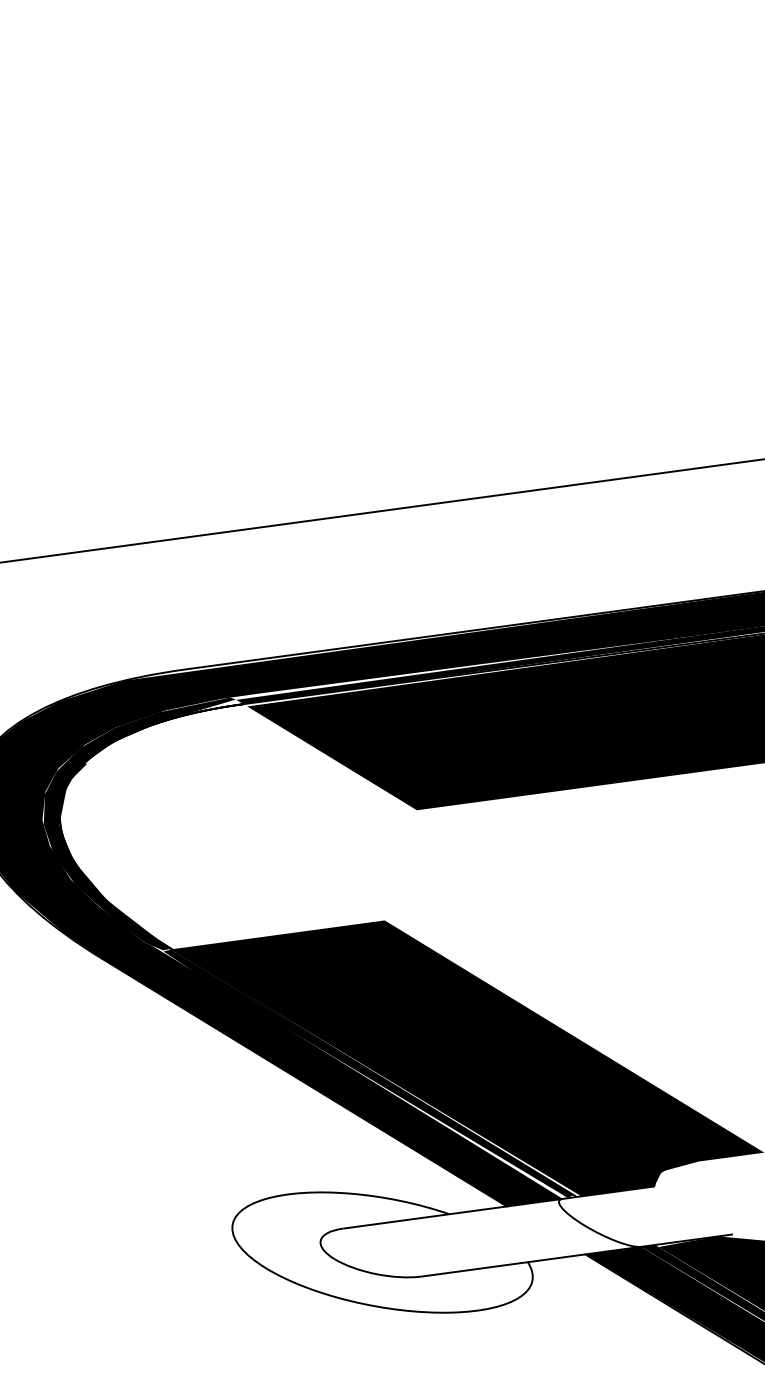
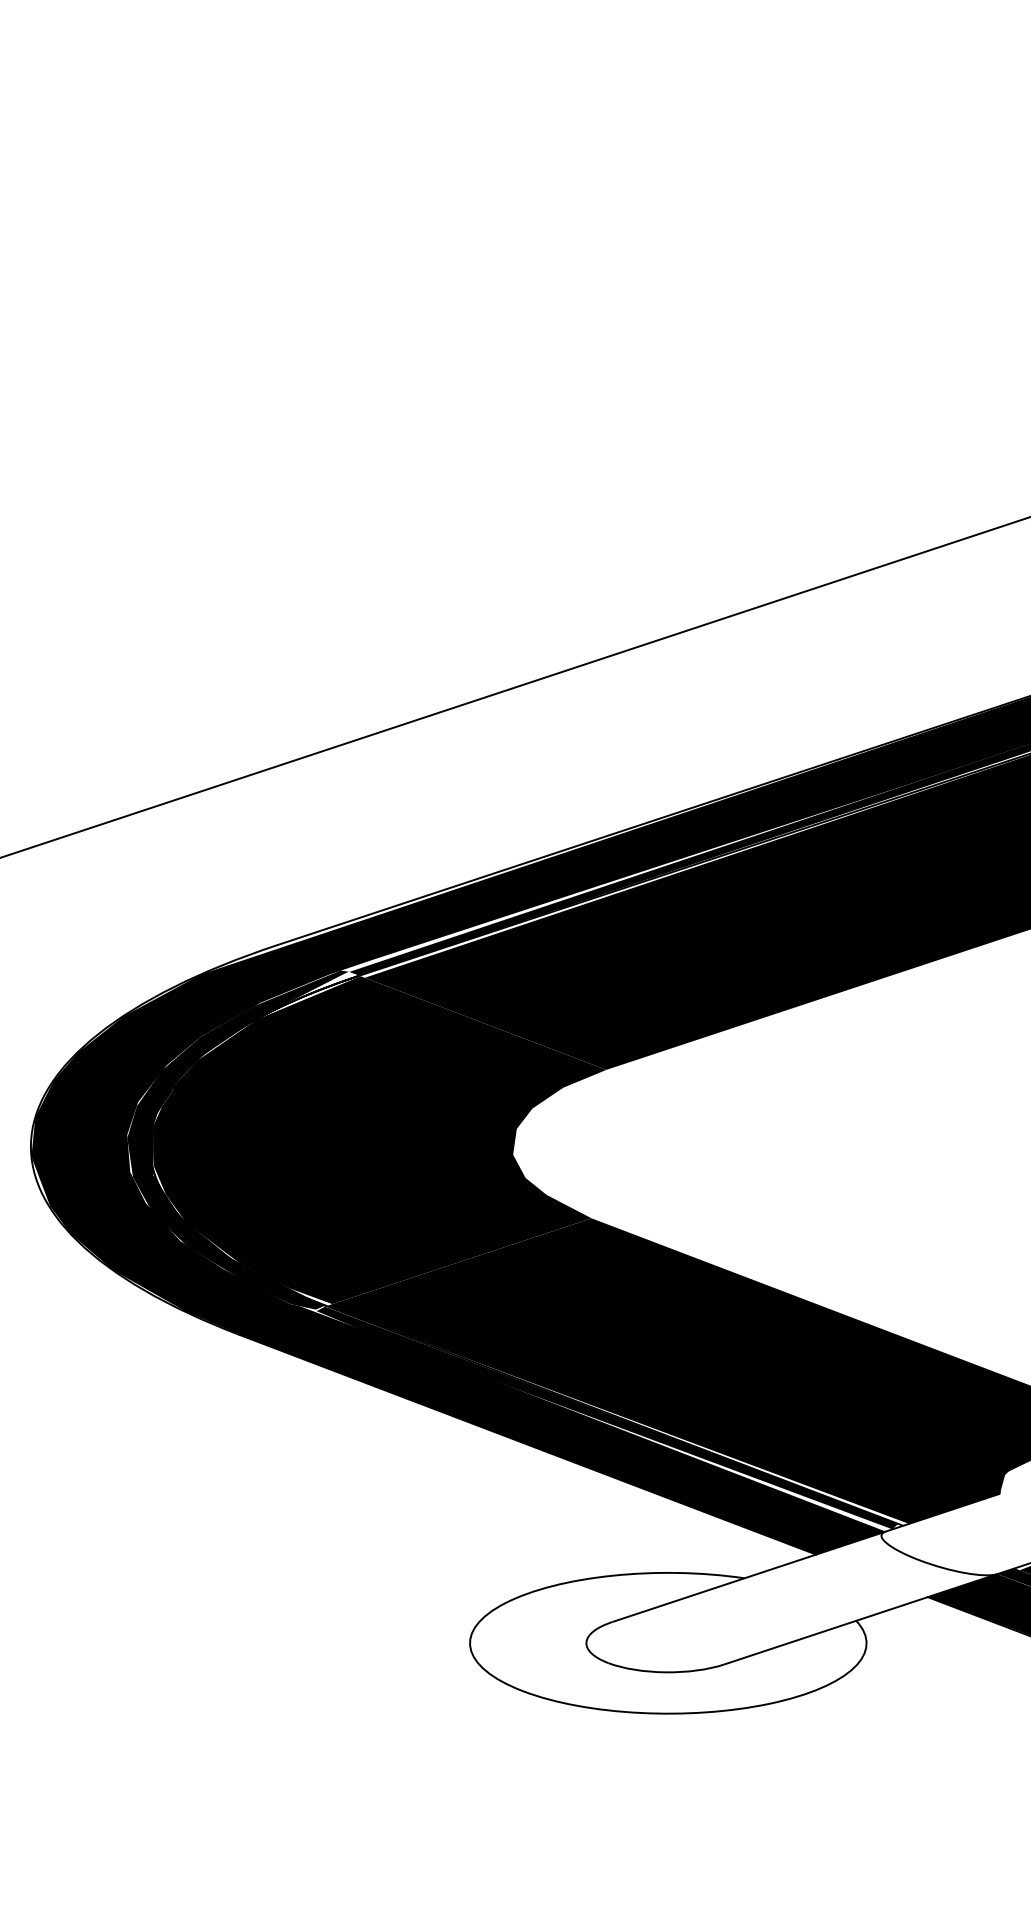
fill: (235, 831) -> (379, 1140), added

